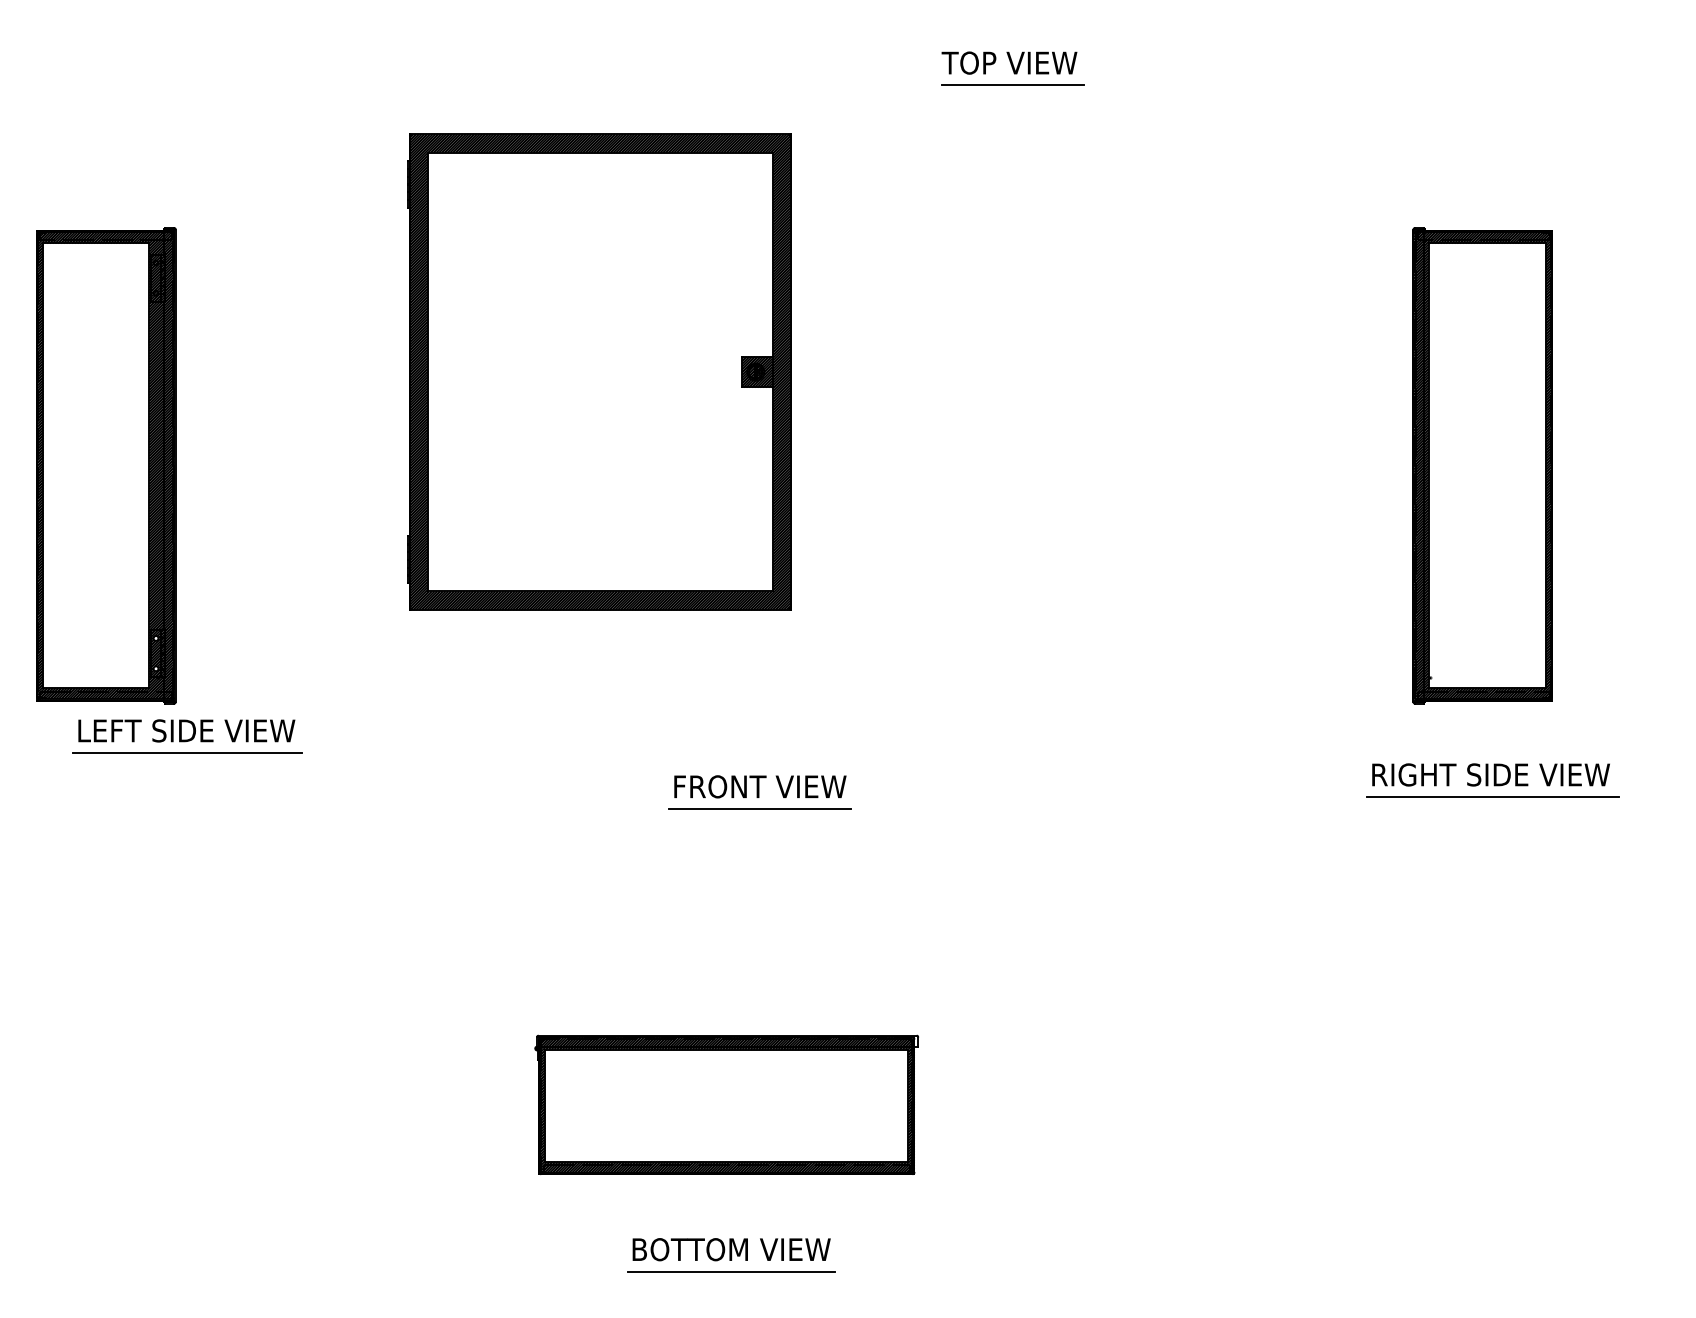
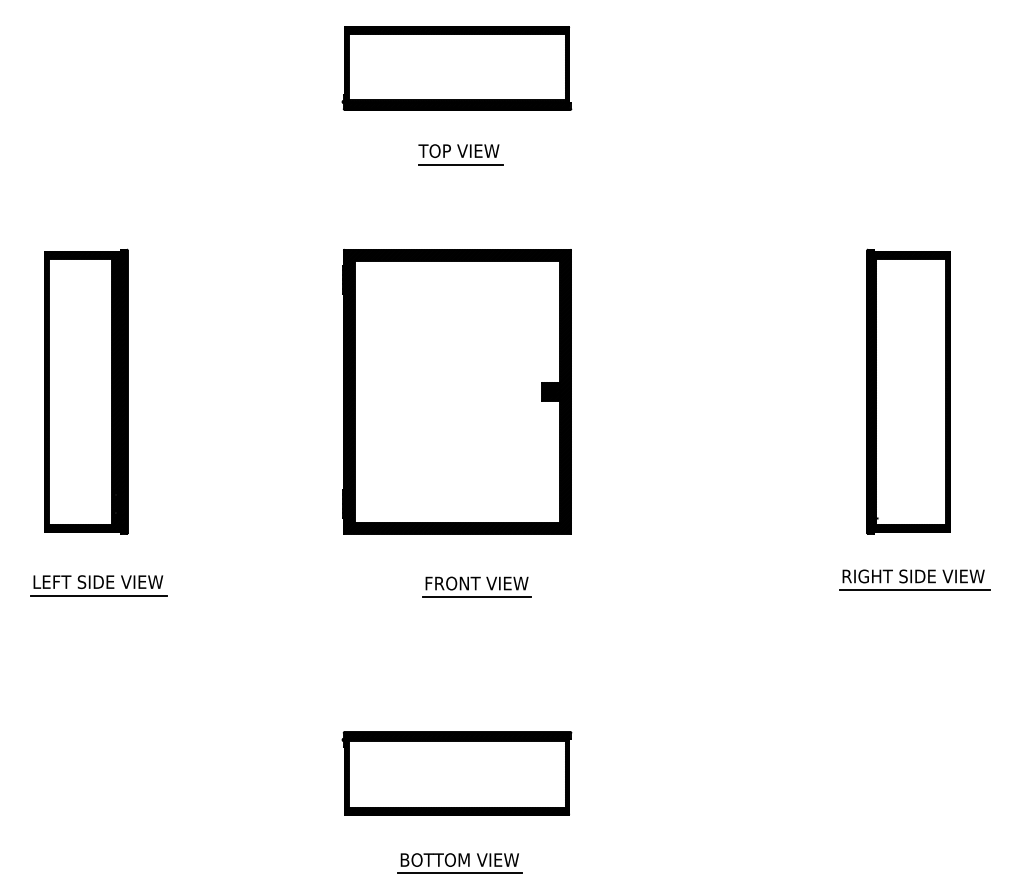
part: (1012, 68) -> (460, 154), moved
part: (598, 371) -> (456, 391), moved
part: (186, 736) -> (98, 585), moved

